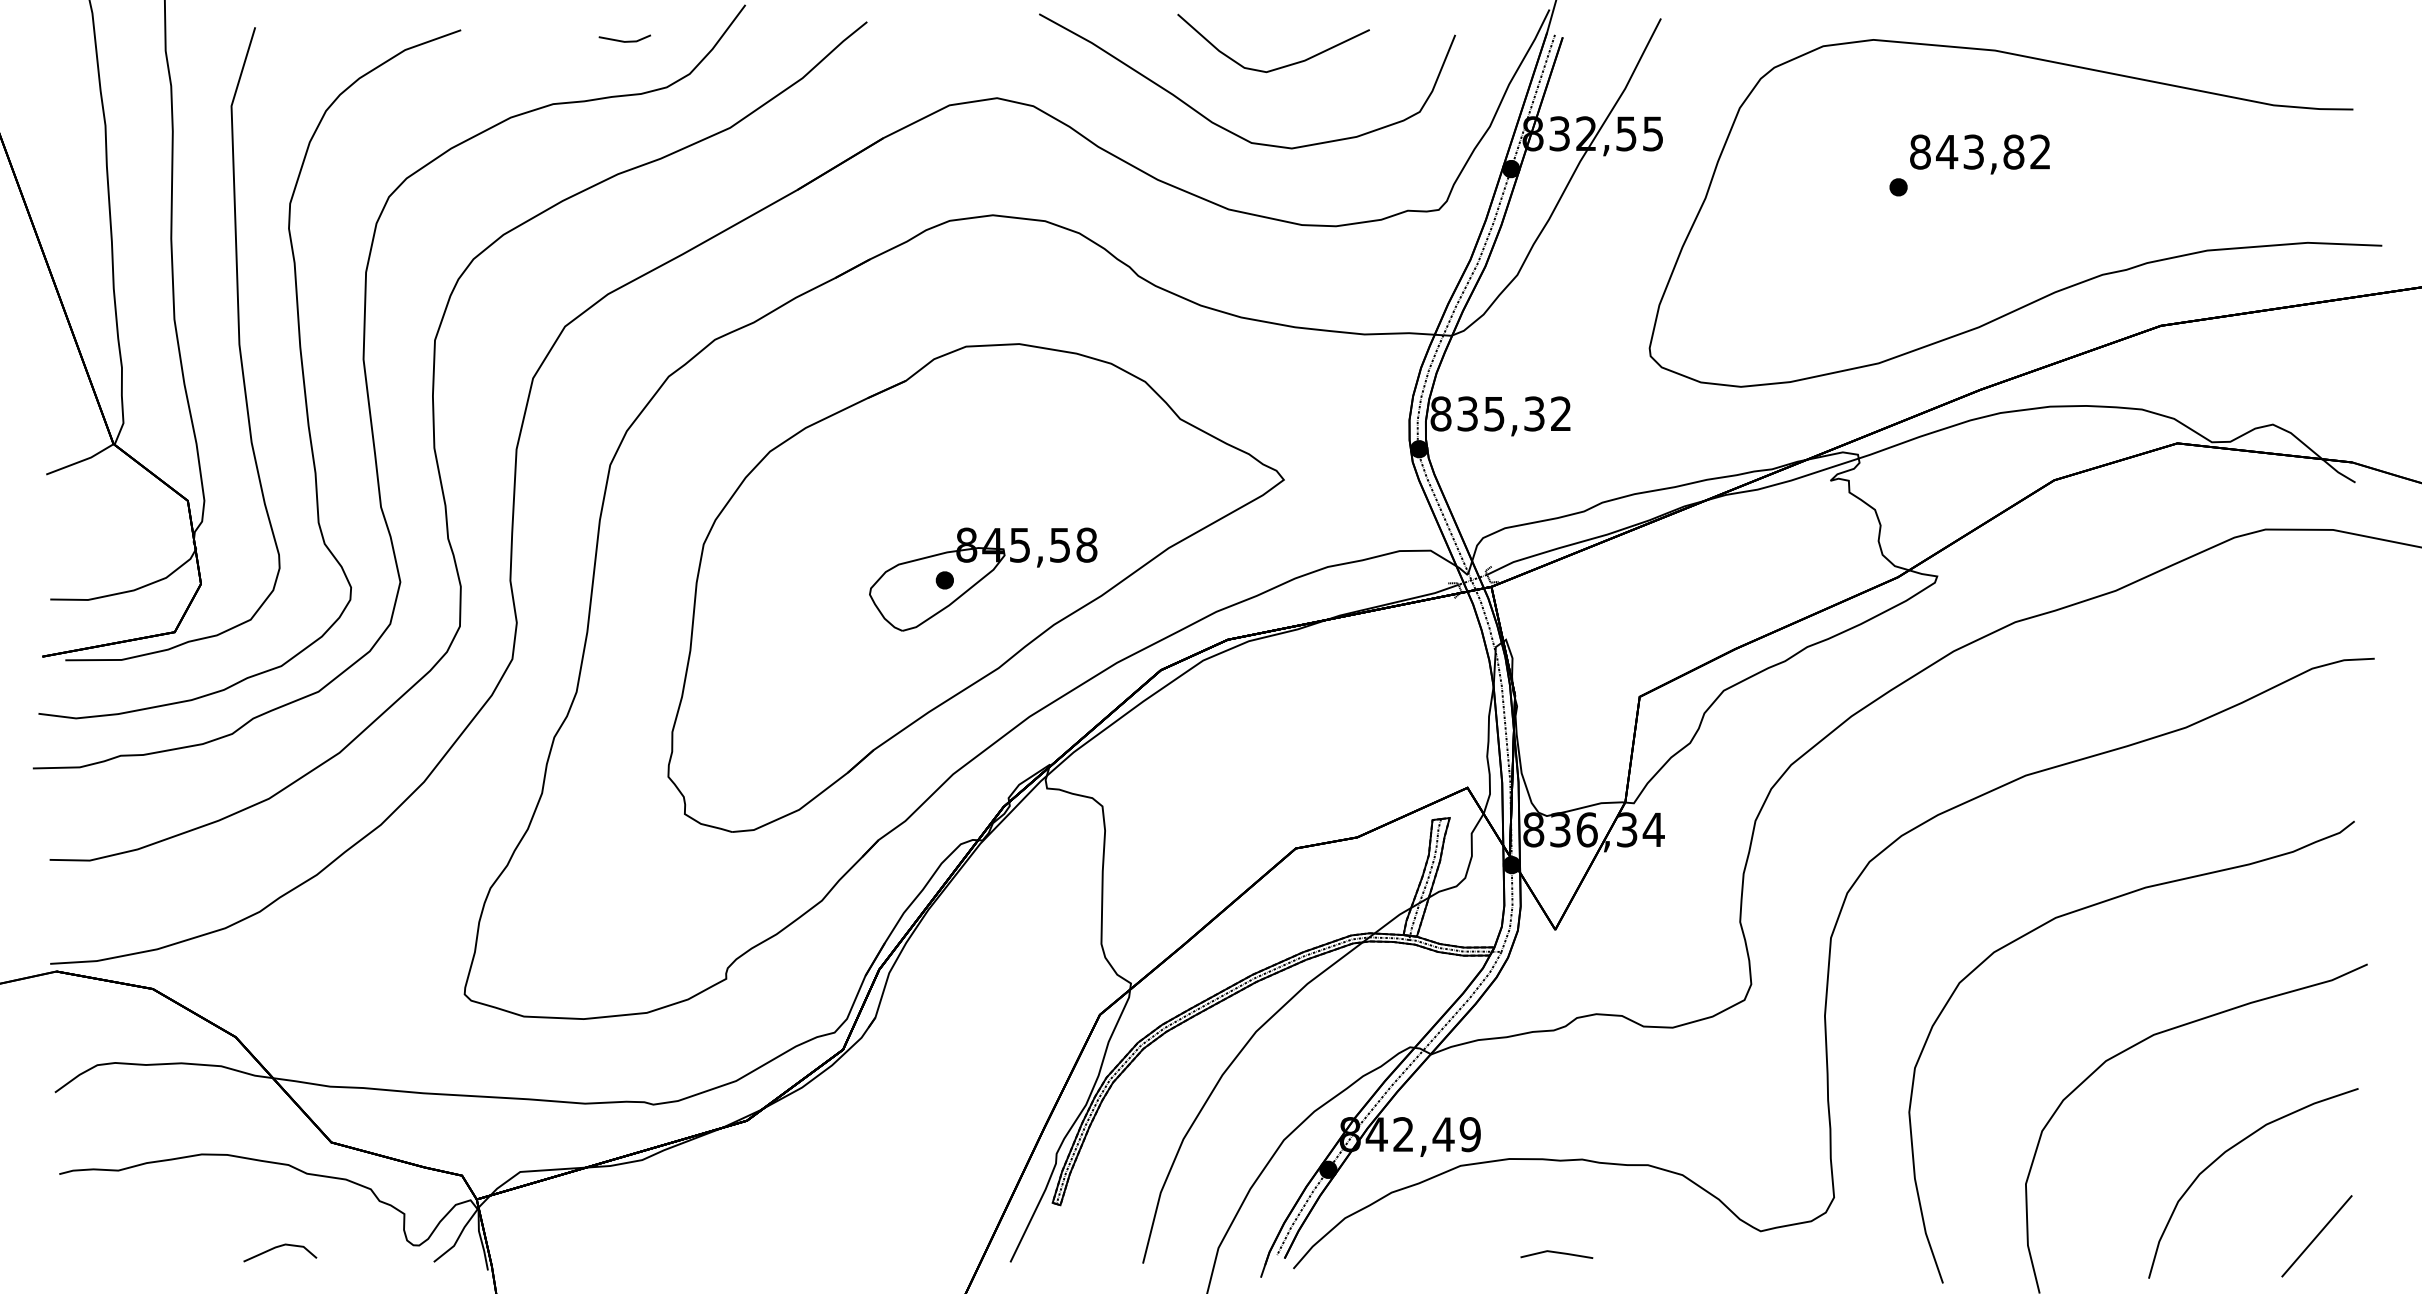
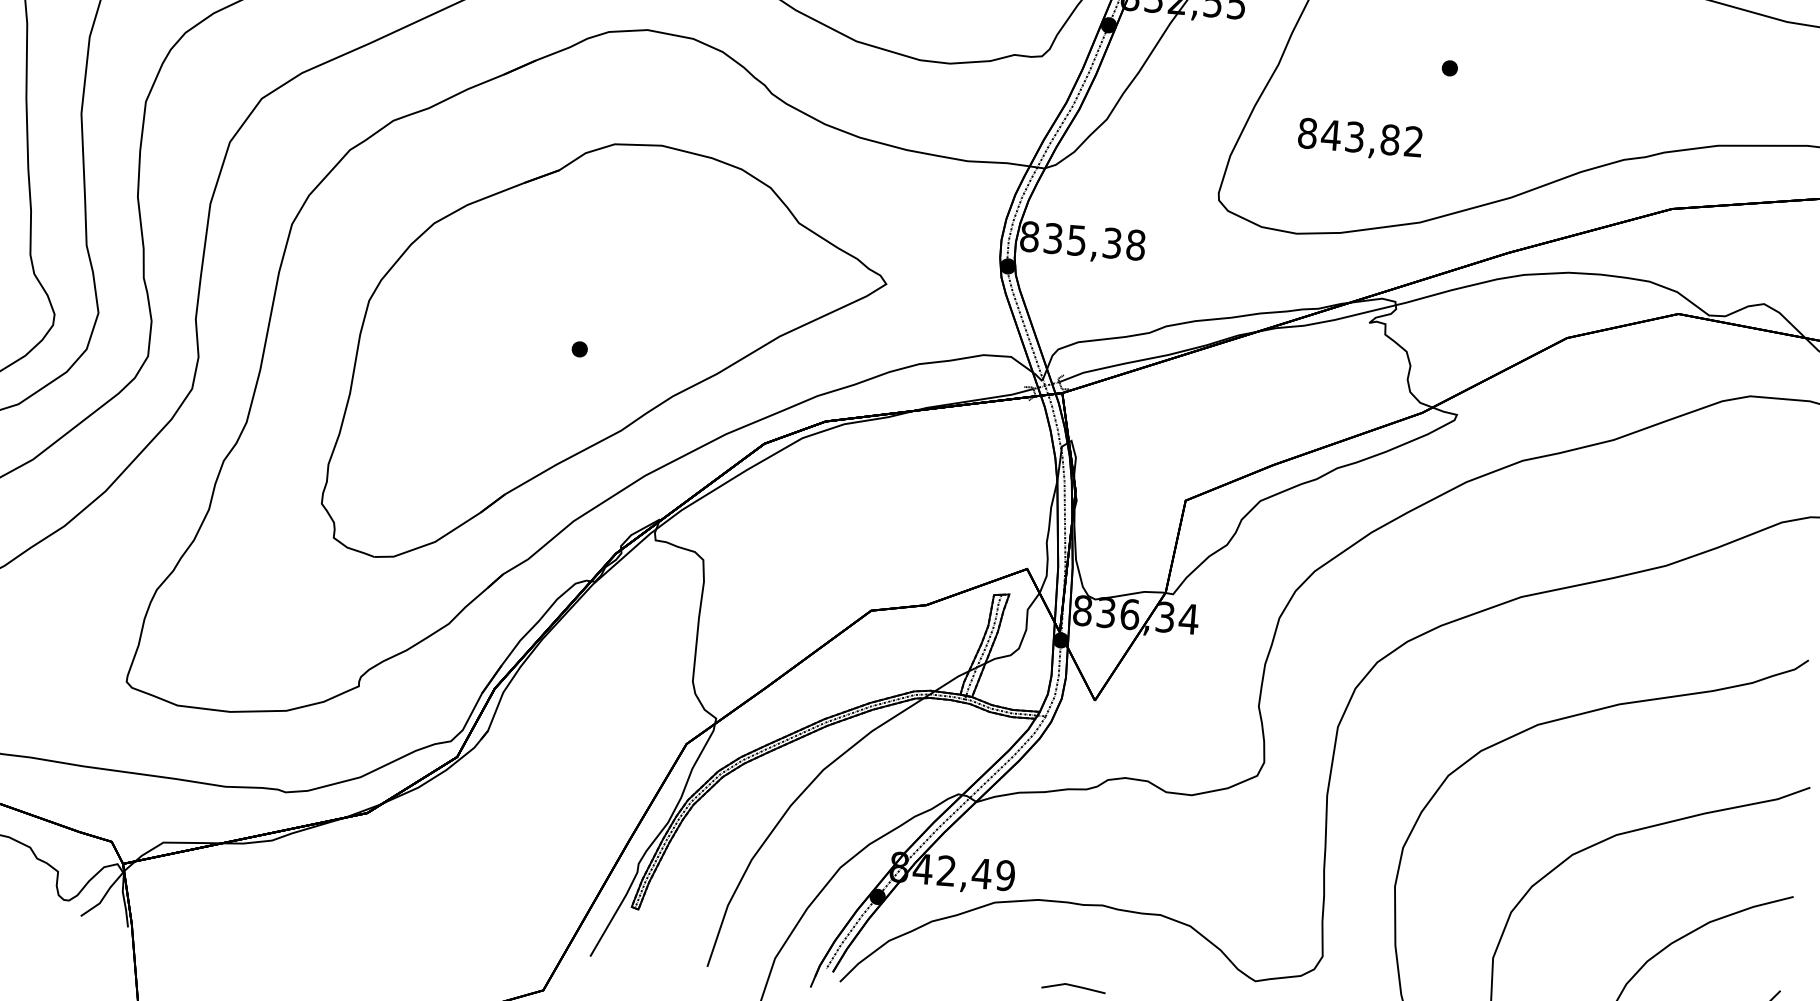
text: (1979, 154) -> (1359, 139), moved
text: (1560, 413) -> (1135, 244), 835,32 -> 835,38
part: (983, 579) -> (613, 351), removed

